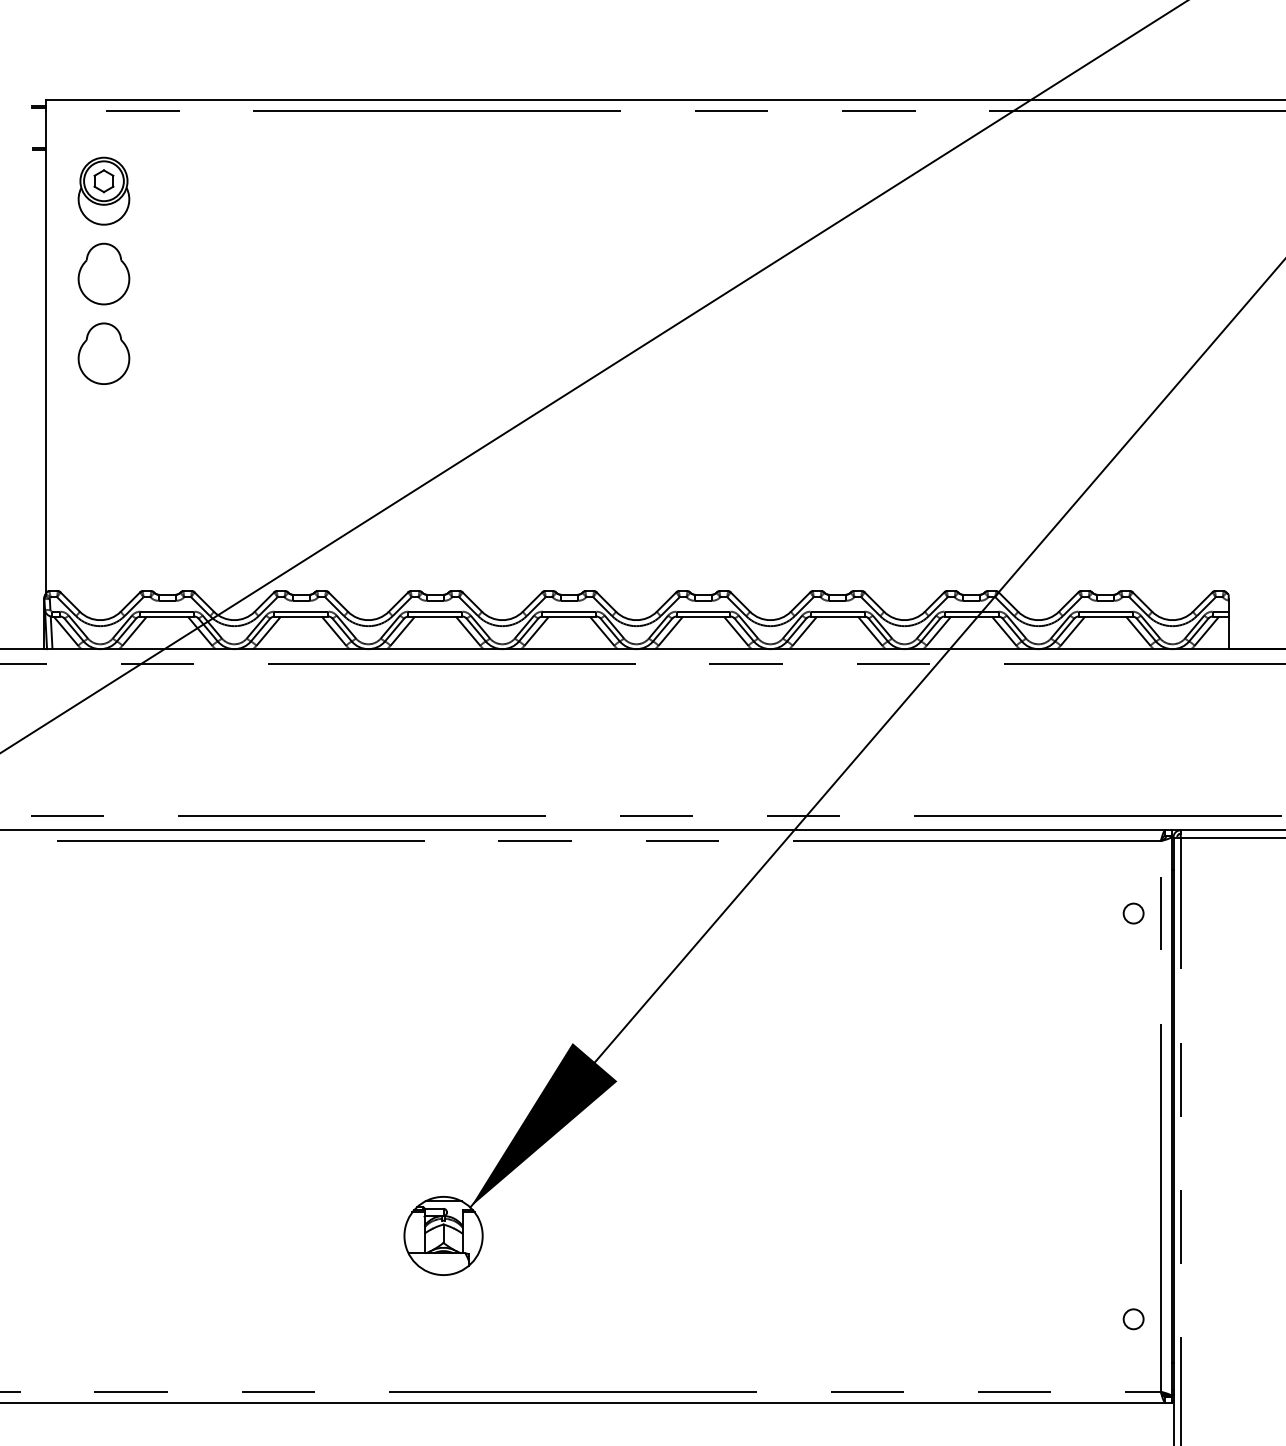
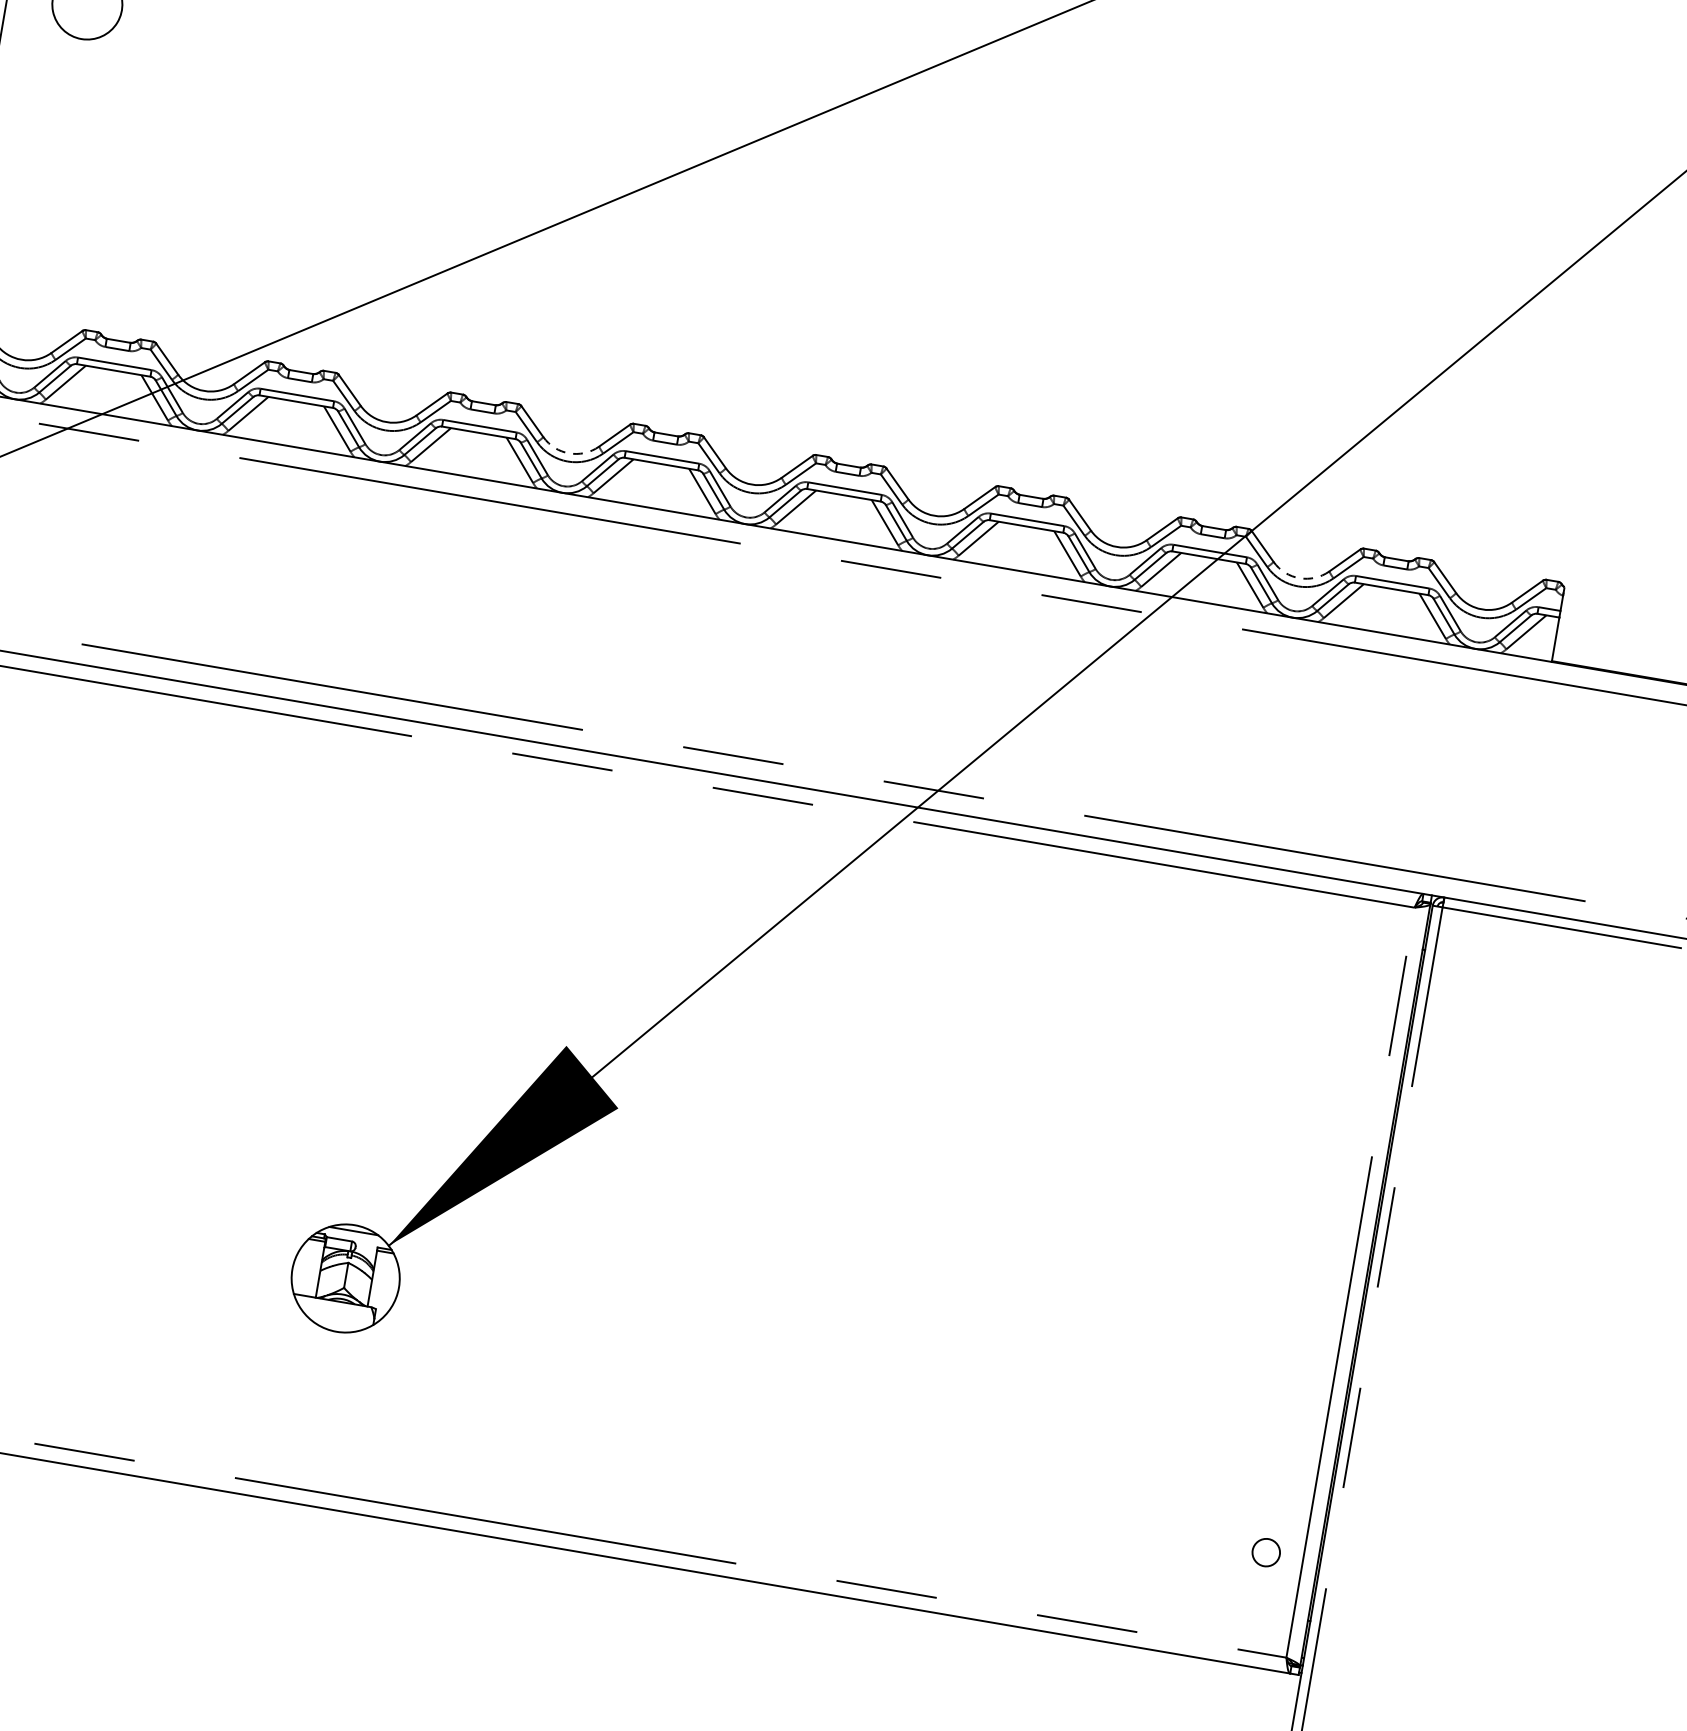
arc: (502, 620) -> (569, 453), solid -> dashed
arc: (1038, 620) -> (1299, 578), solid -> dashed
circle: (1133, 913) -> (1360, 999), removed

